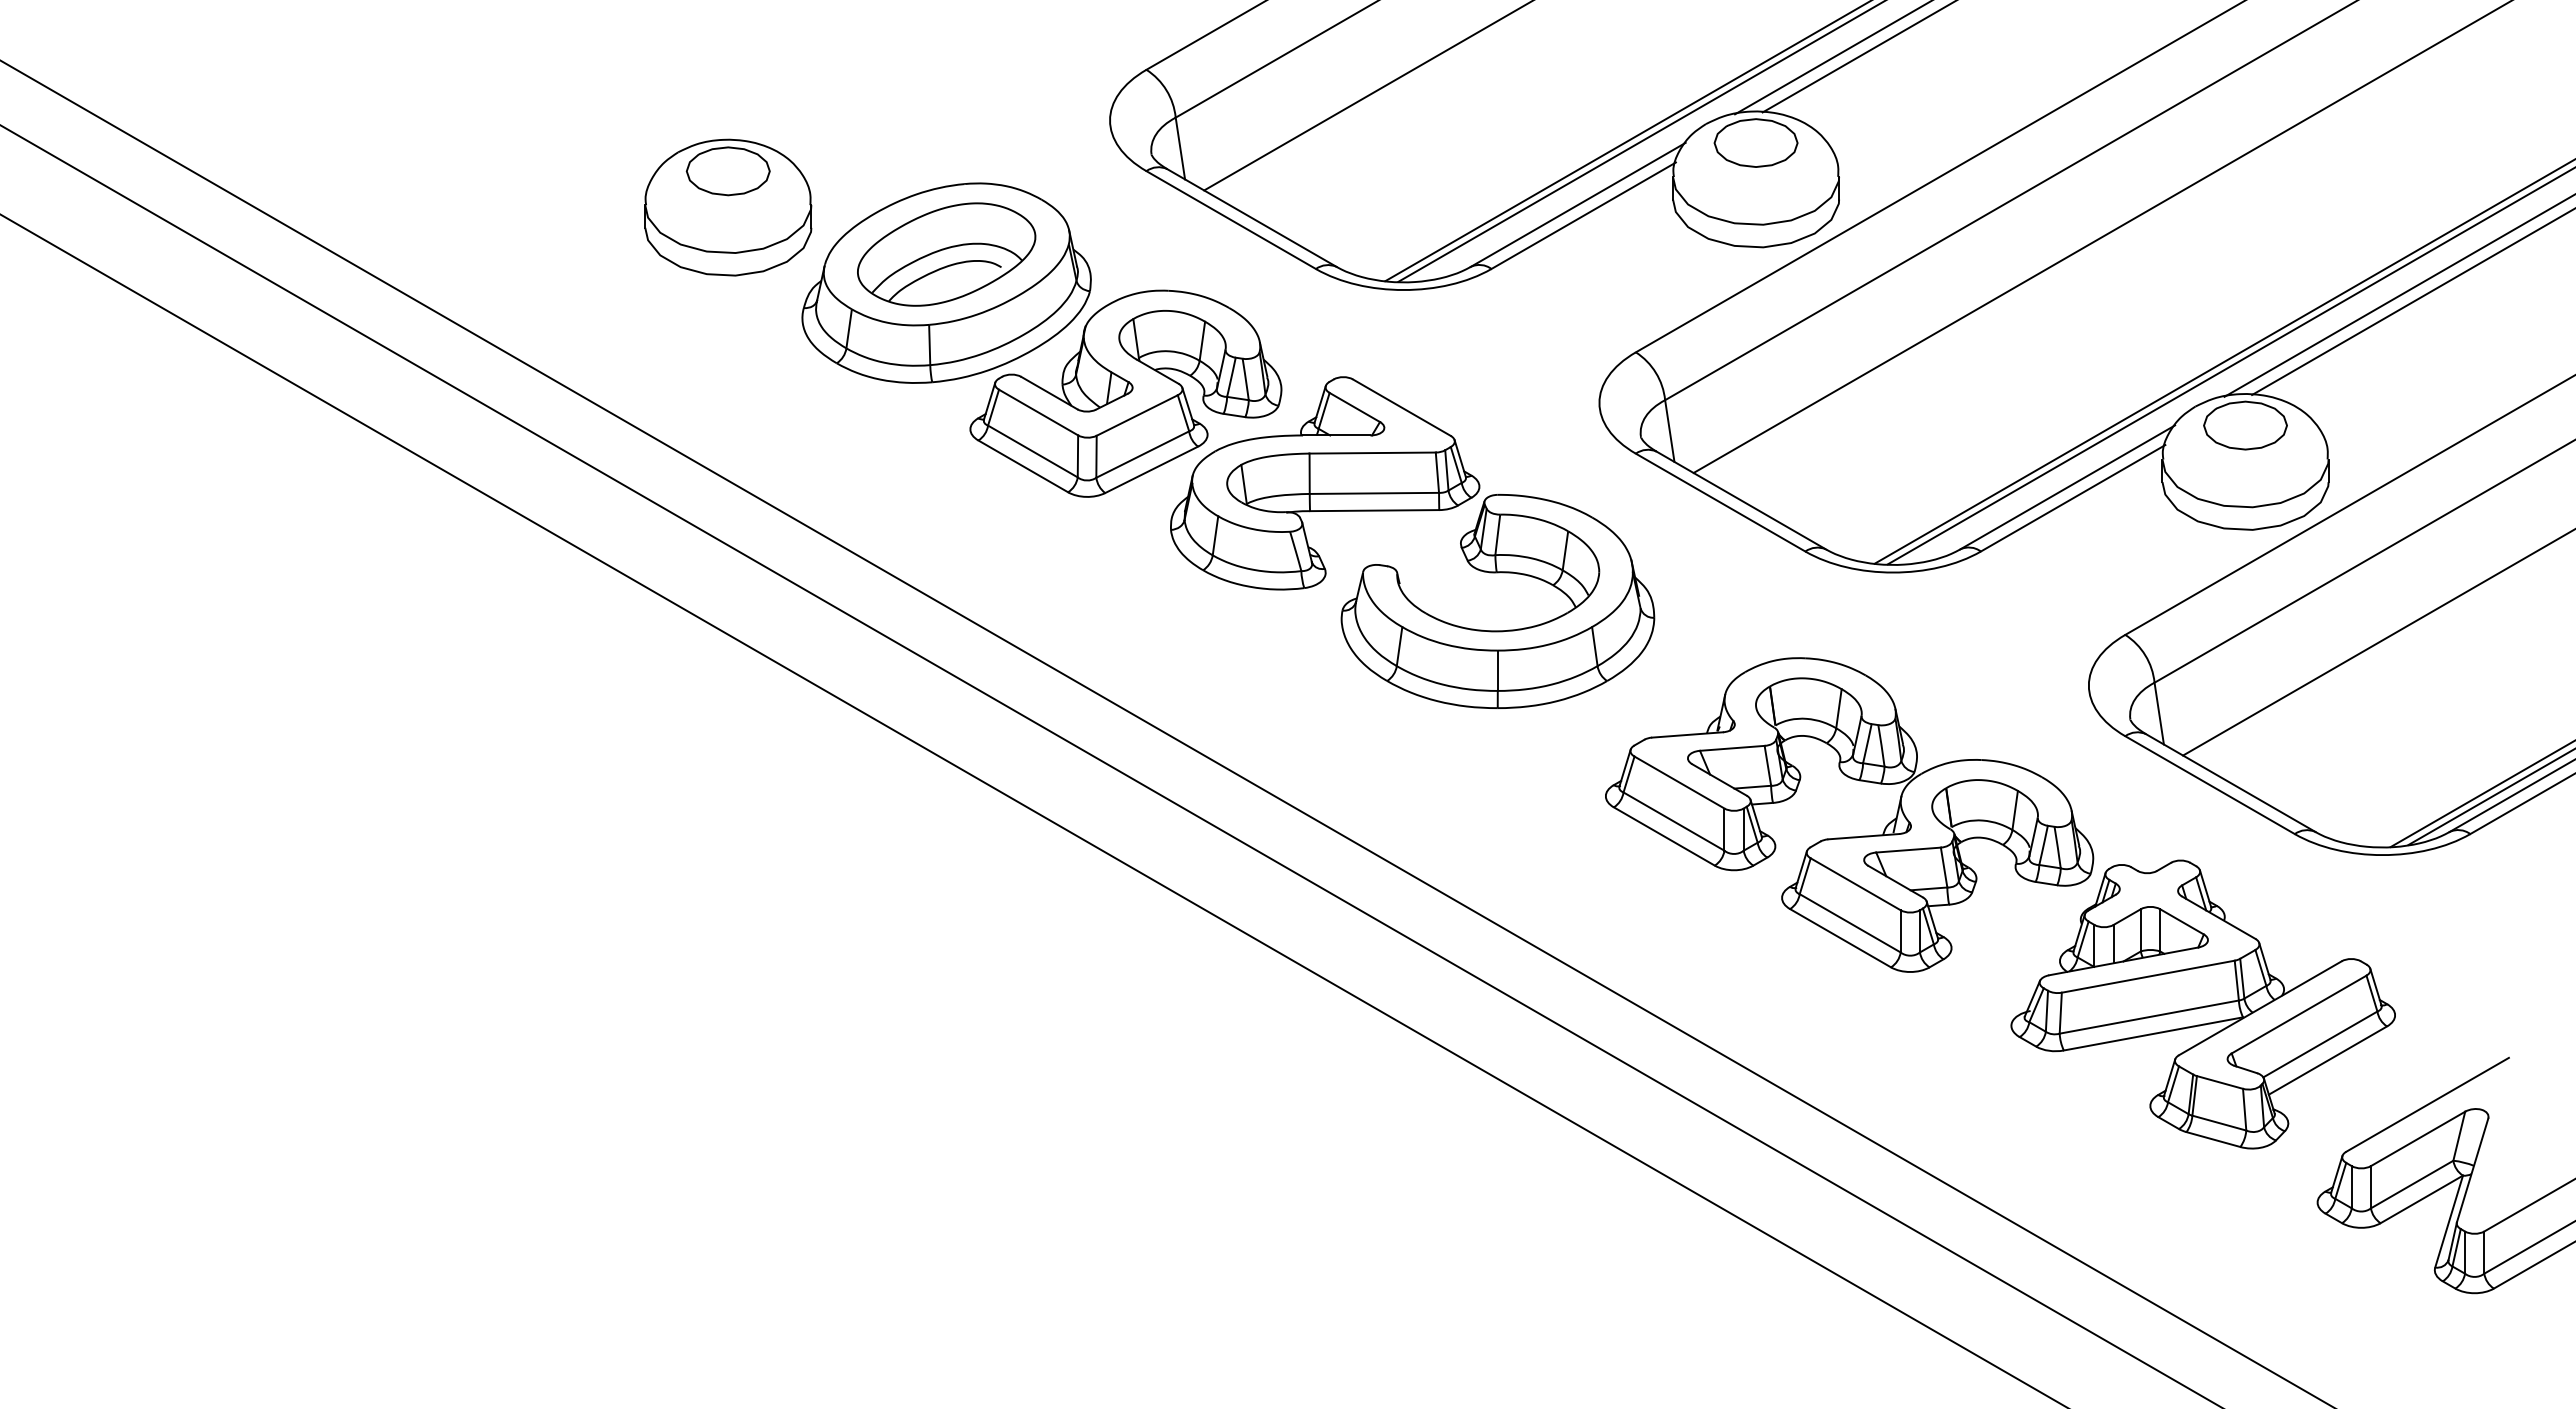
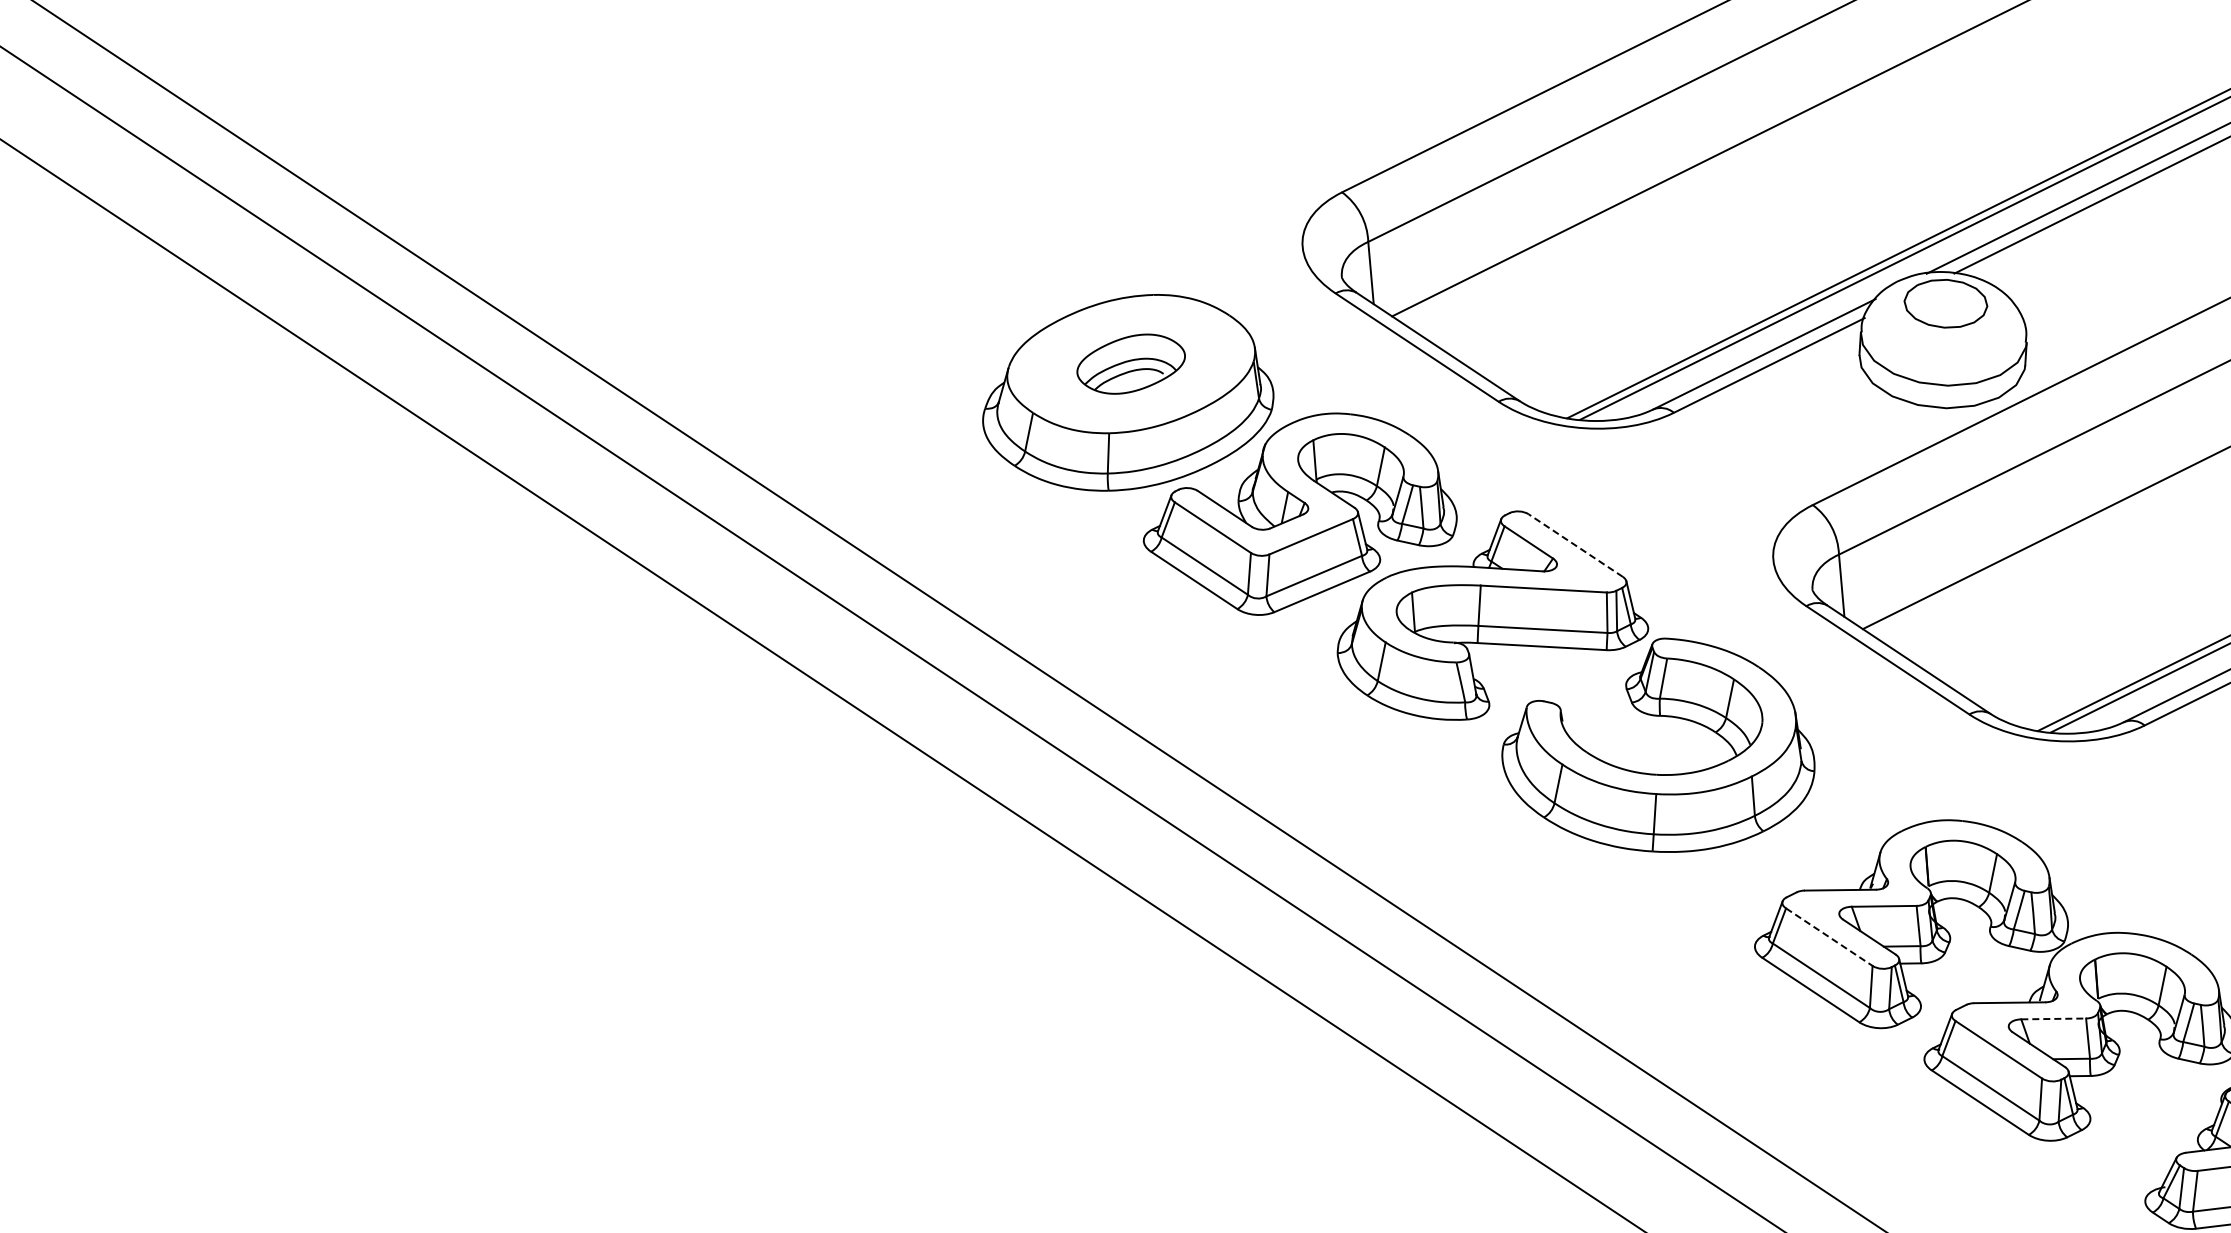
part: (728, 207) -> (916, 303), removed
part: (946, 254) -> (1130, 364), size x0.6
line: (1401, 407) -> (1575, 545), solid -> dashed
line: (1679, 782) -> (1829, 937), solid -> dashed
line: (1909, 850) -> (2054, 1019), solid -> dashed

